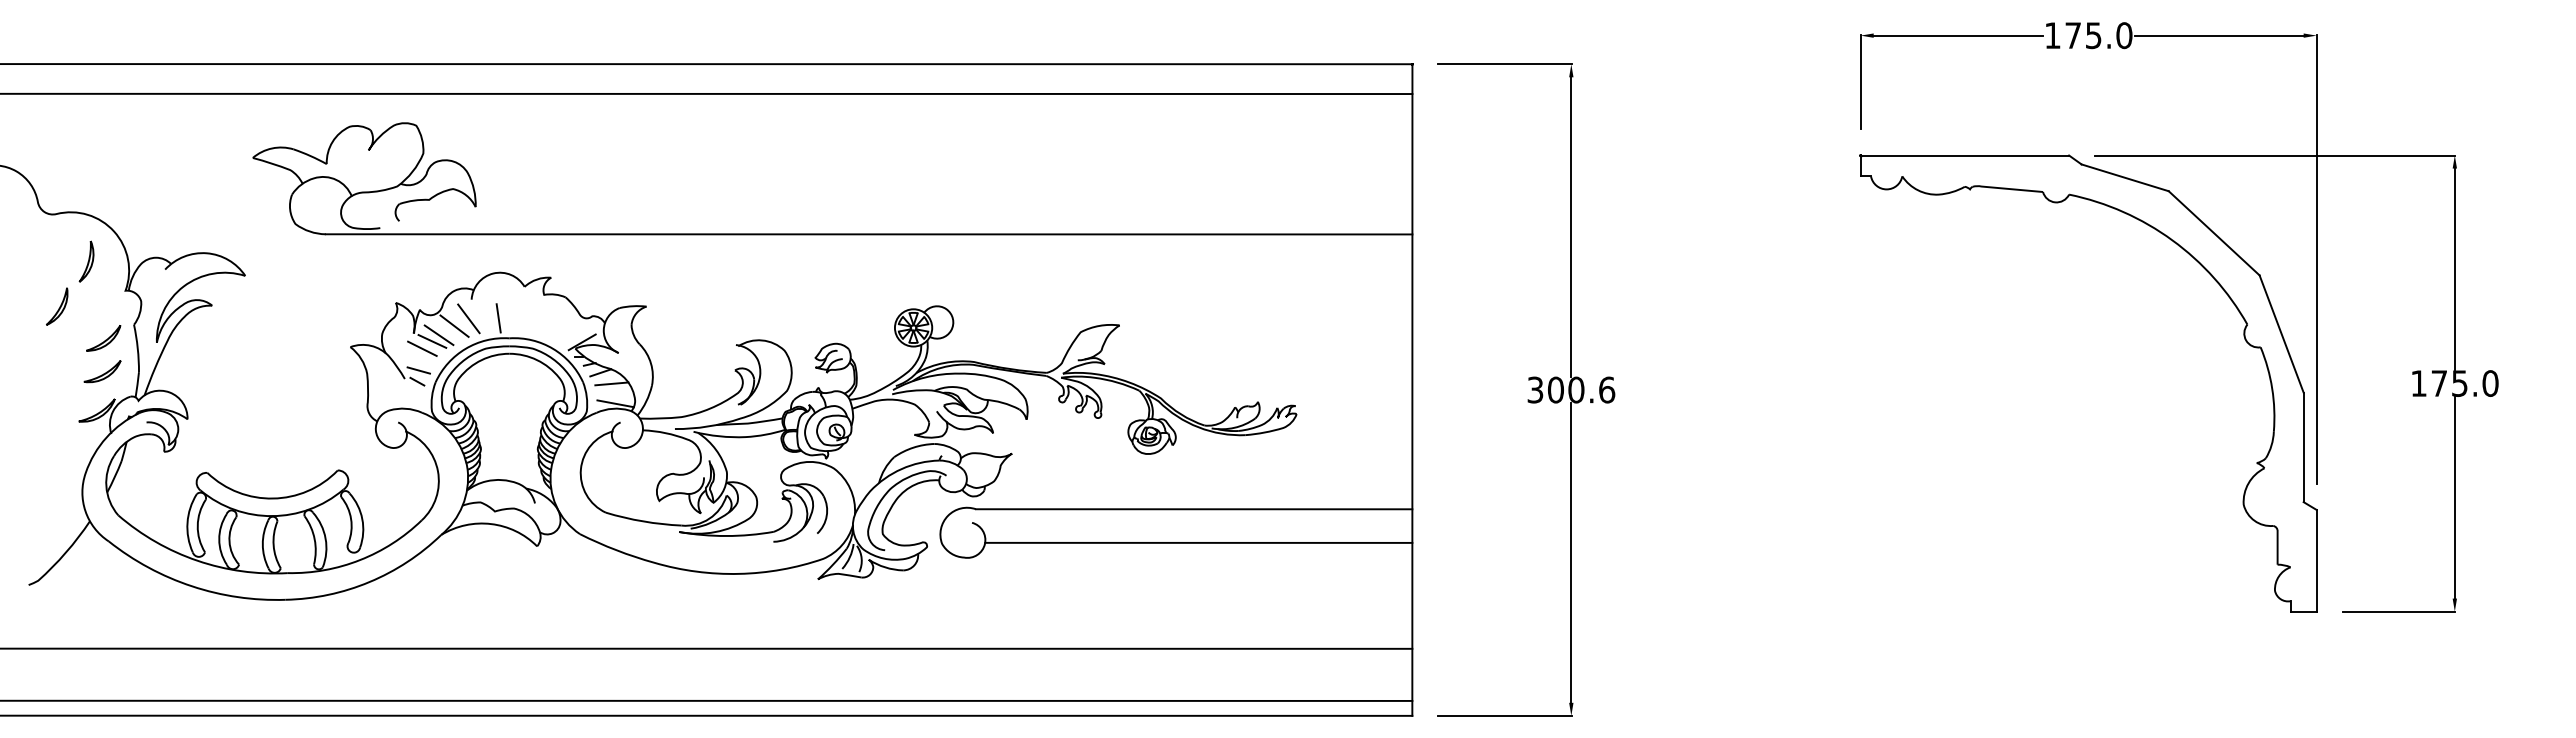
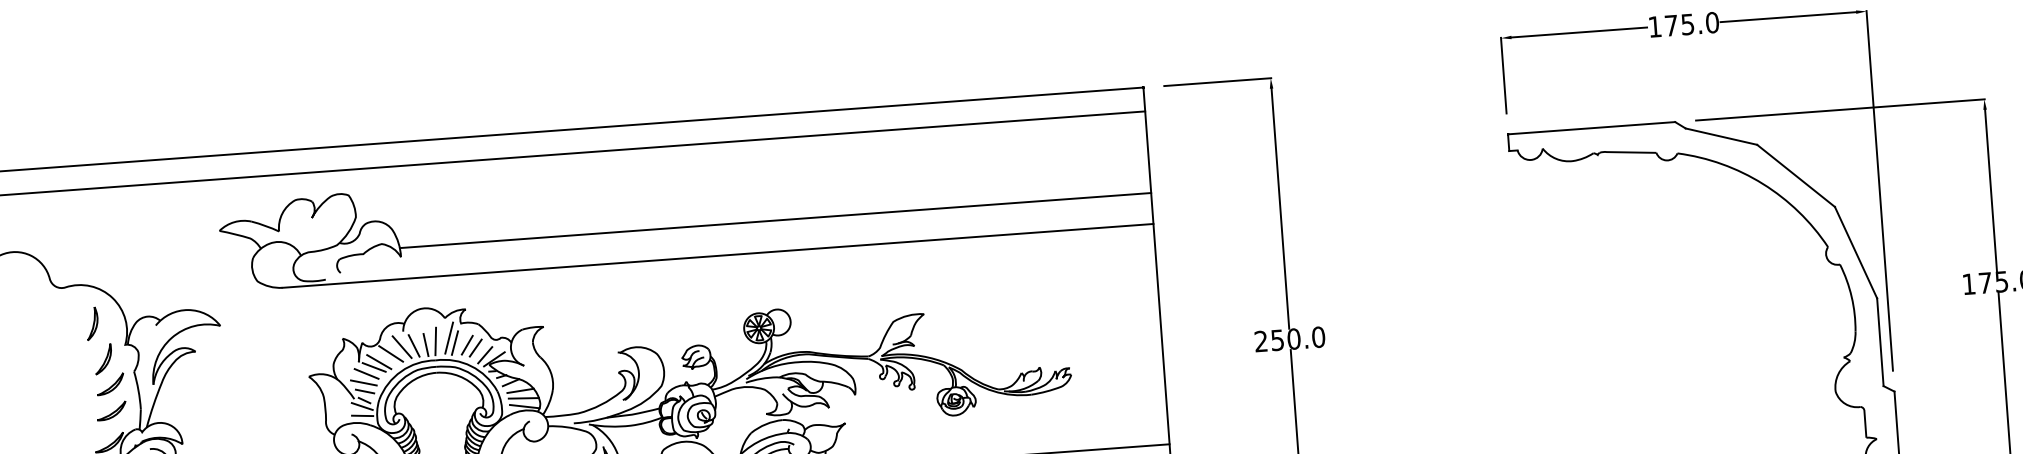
line: (943, 195) -> (775, 220), added
part: (57, 306) -> (103, 359), moved
line: (527, 311) -> (448, 337), added
line: (510, 314) -> (435, 341), added
line: (483, 318) -> (413, 346), added
line: (534, 318) -> (454, 343), added
line: (549, 322) -> (466, 345), added
line: (560, 326) -> (476, 347), added
line: (570, 335) -> (484, 354), added
line: (417, 359) -> (363, 382), added
line: (413, 388) -> (361, 406), added
text: (1571, 389) -> (1290, 338), 300.6 -> 250.0
line: (615, 393) -> (524, 398), added
line: (413, 400) -> (362, 415), added

